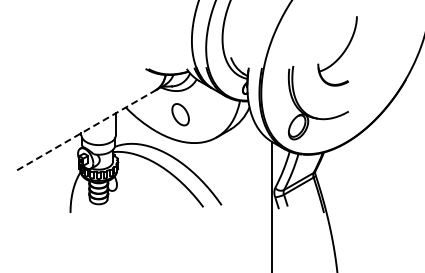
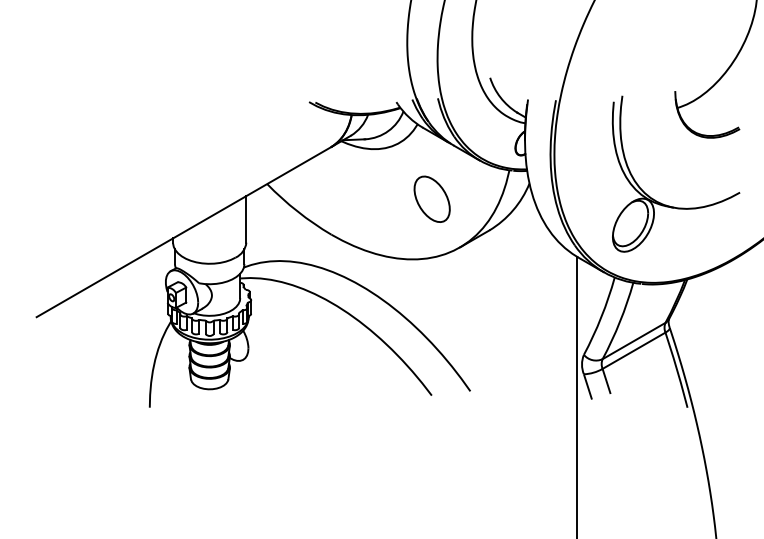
part: (180, 114) -> (431, 198), moved
line: (87, 129) -> (185, 230), dashed -> solid

